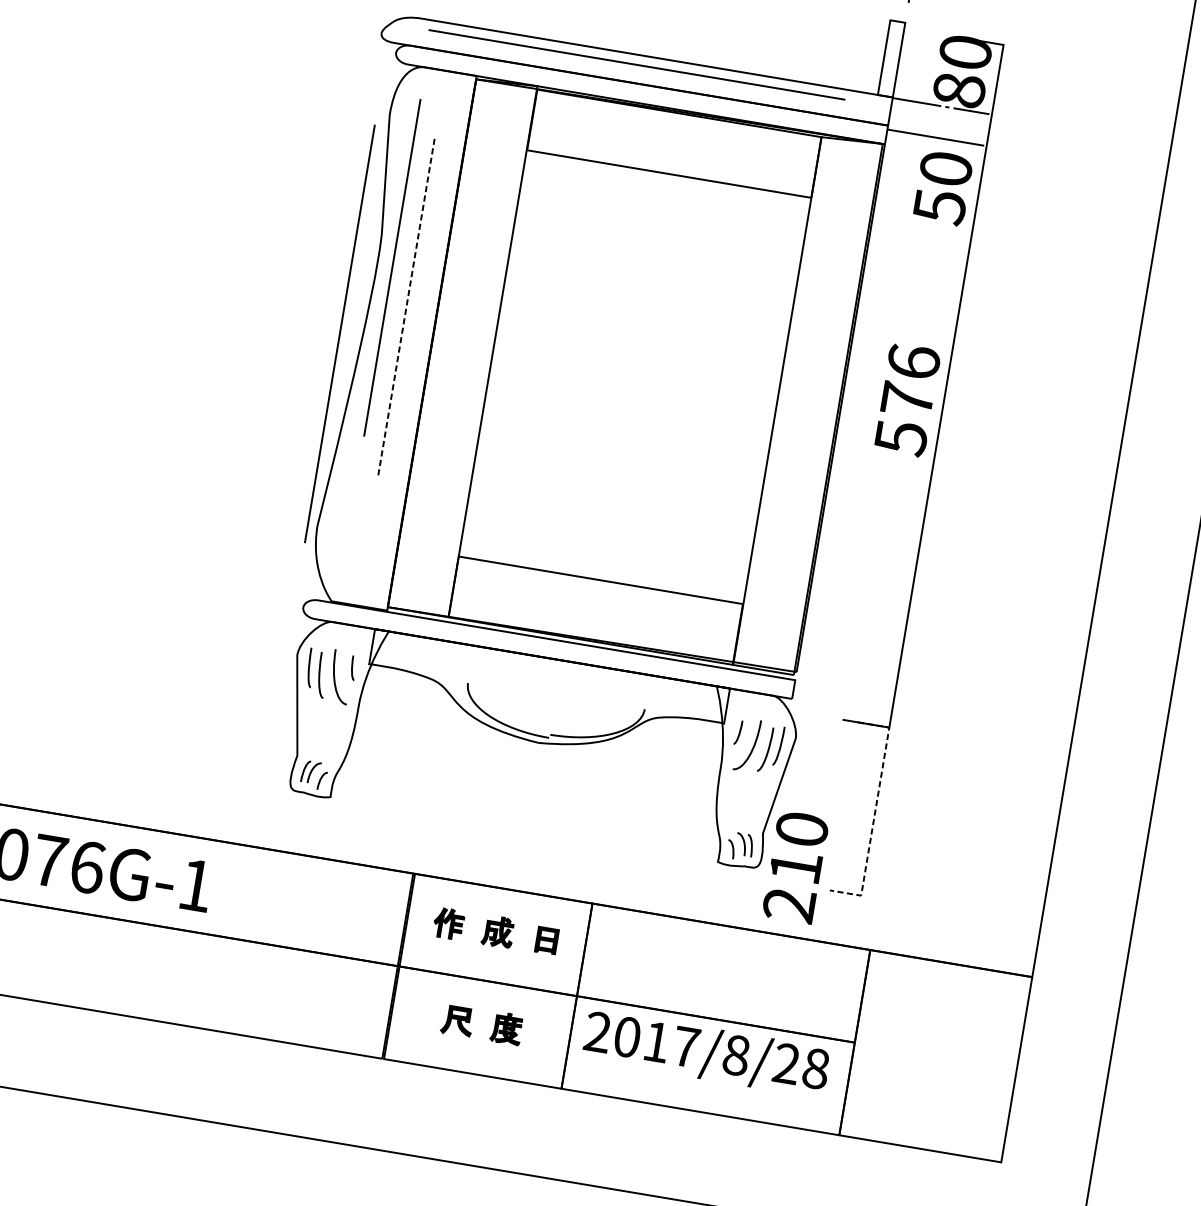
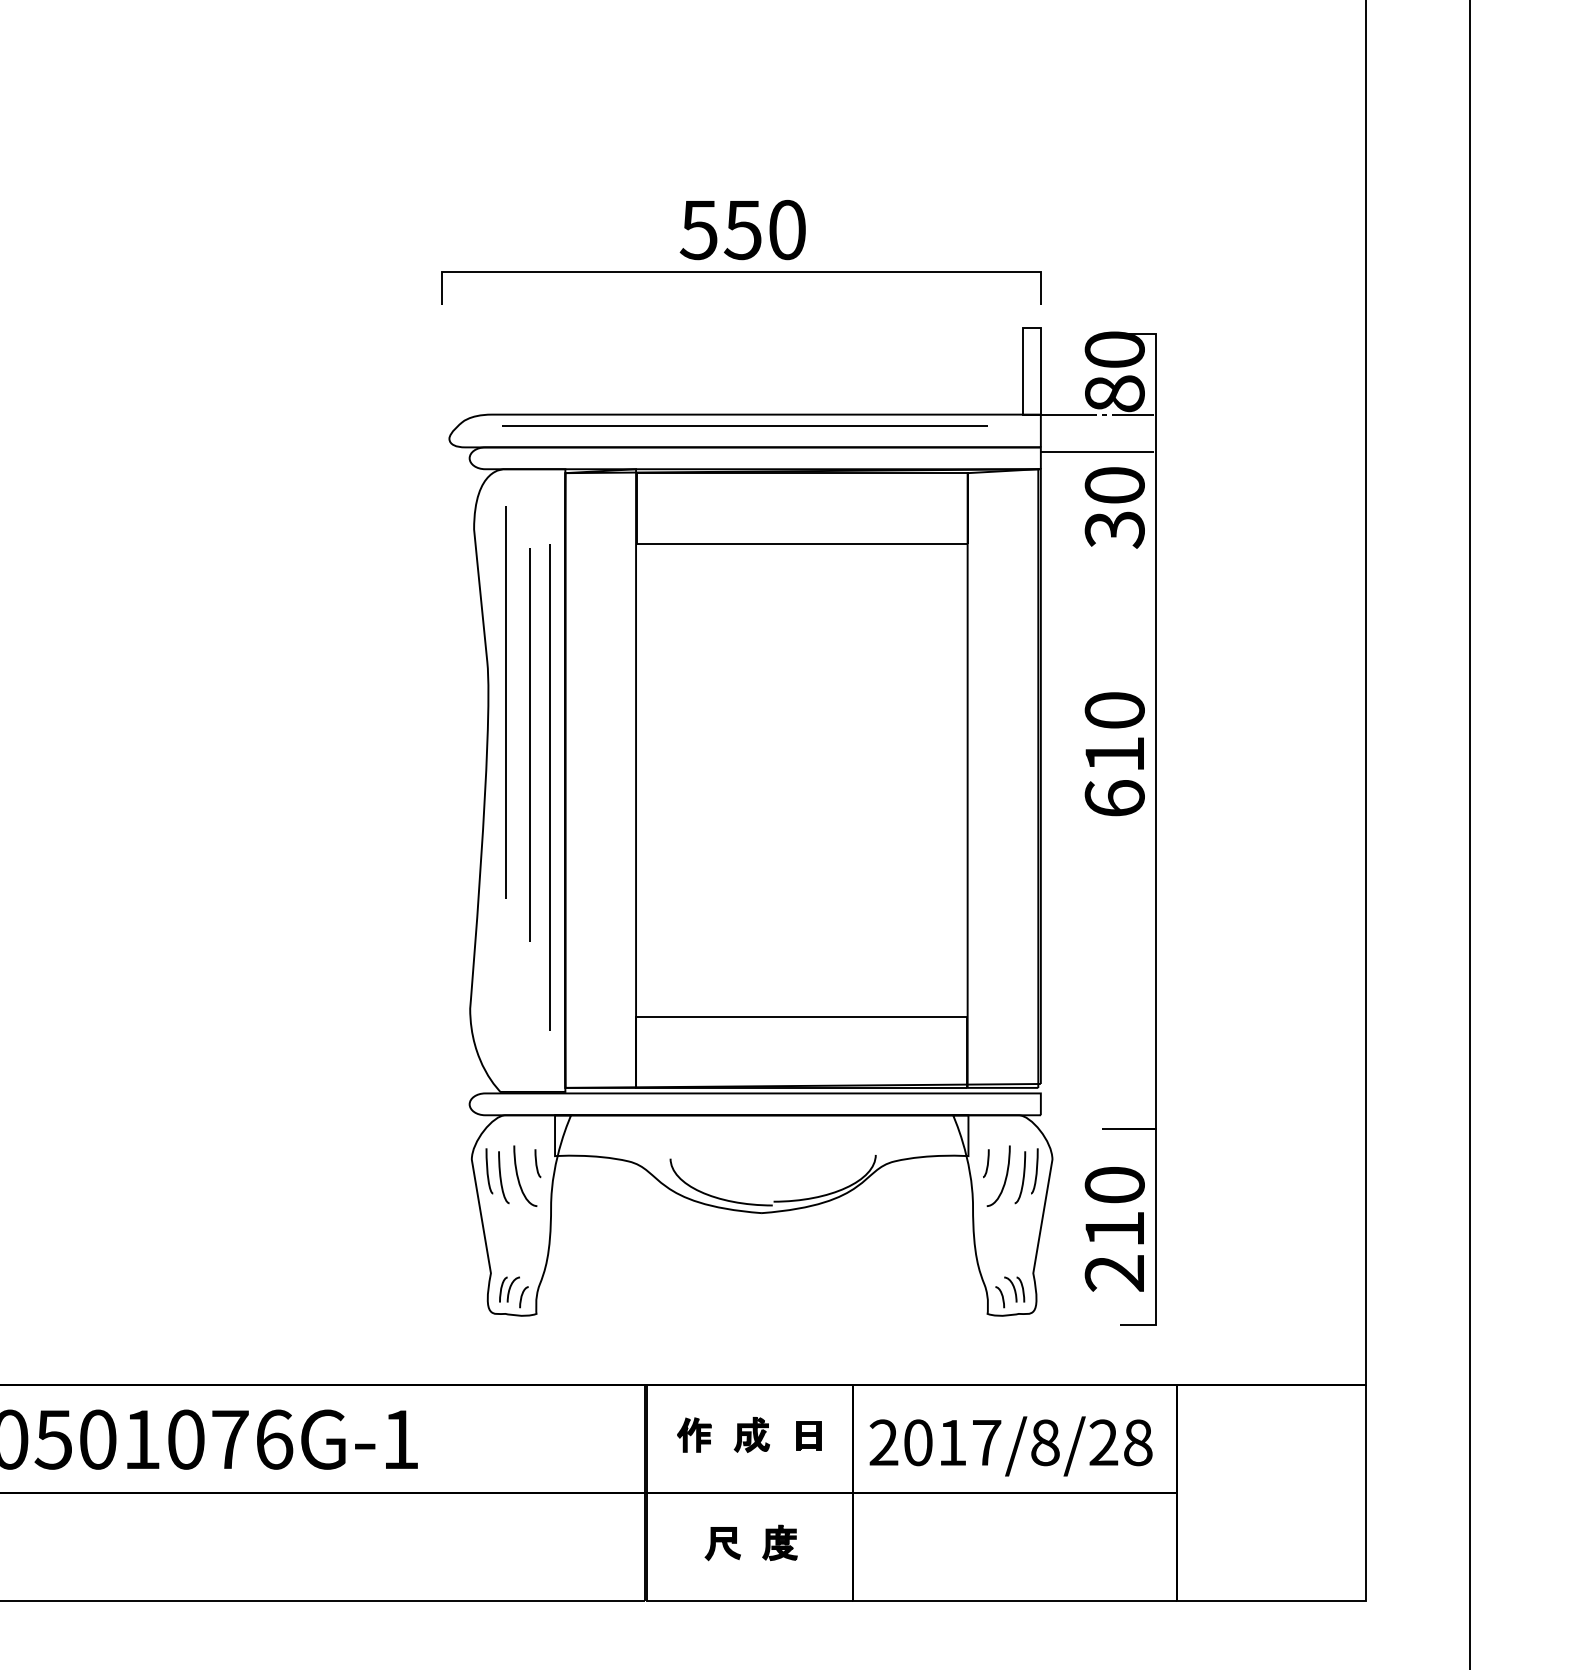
text: (939, 207) -> (1114, 530), 50 -> 30
line: (406, 307) -> (529, 744), dashed -> solid
line: (339, 333) -> (549, 787), moved
text: (907, 399) -> (1114, 754), 576 -> 610
line: (875, 811) -> (1156, 1227), dashed -> solid
text: (795, 867) -> (1114, 1229), moved
text: (706, 1053) -> (1010, 1446), moved

